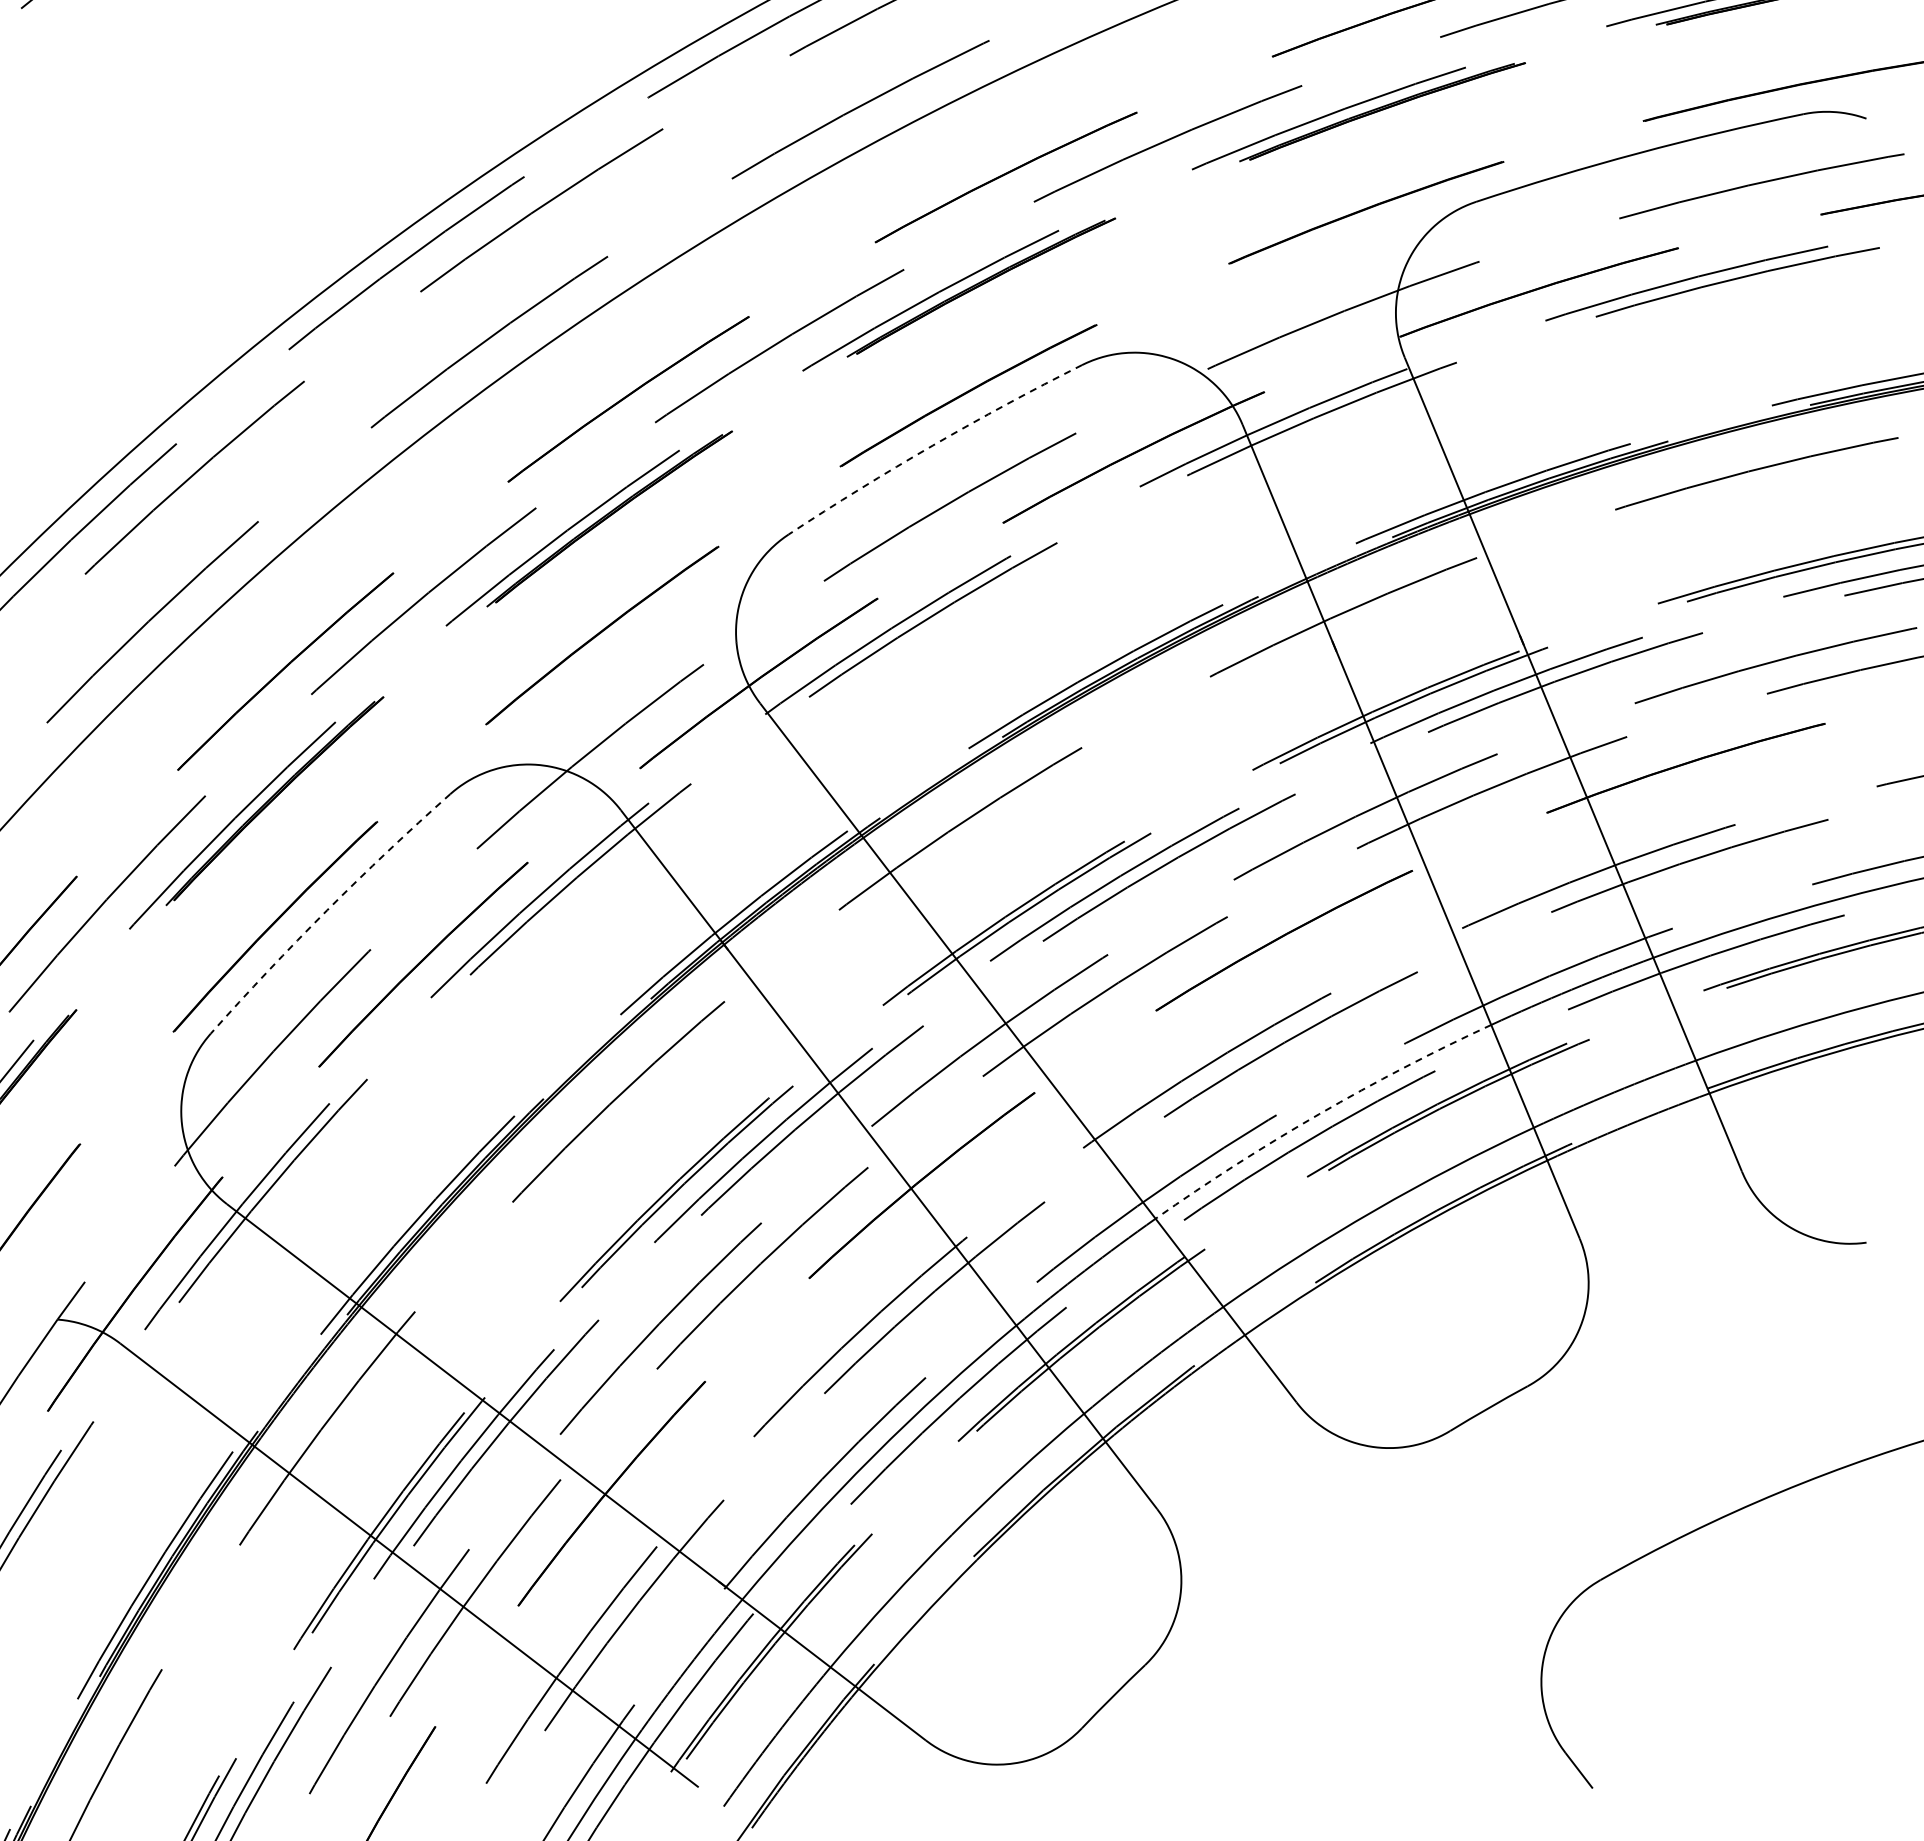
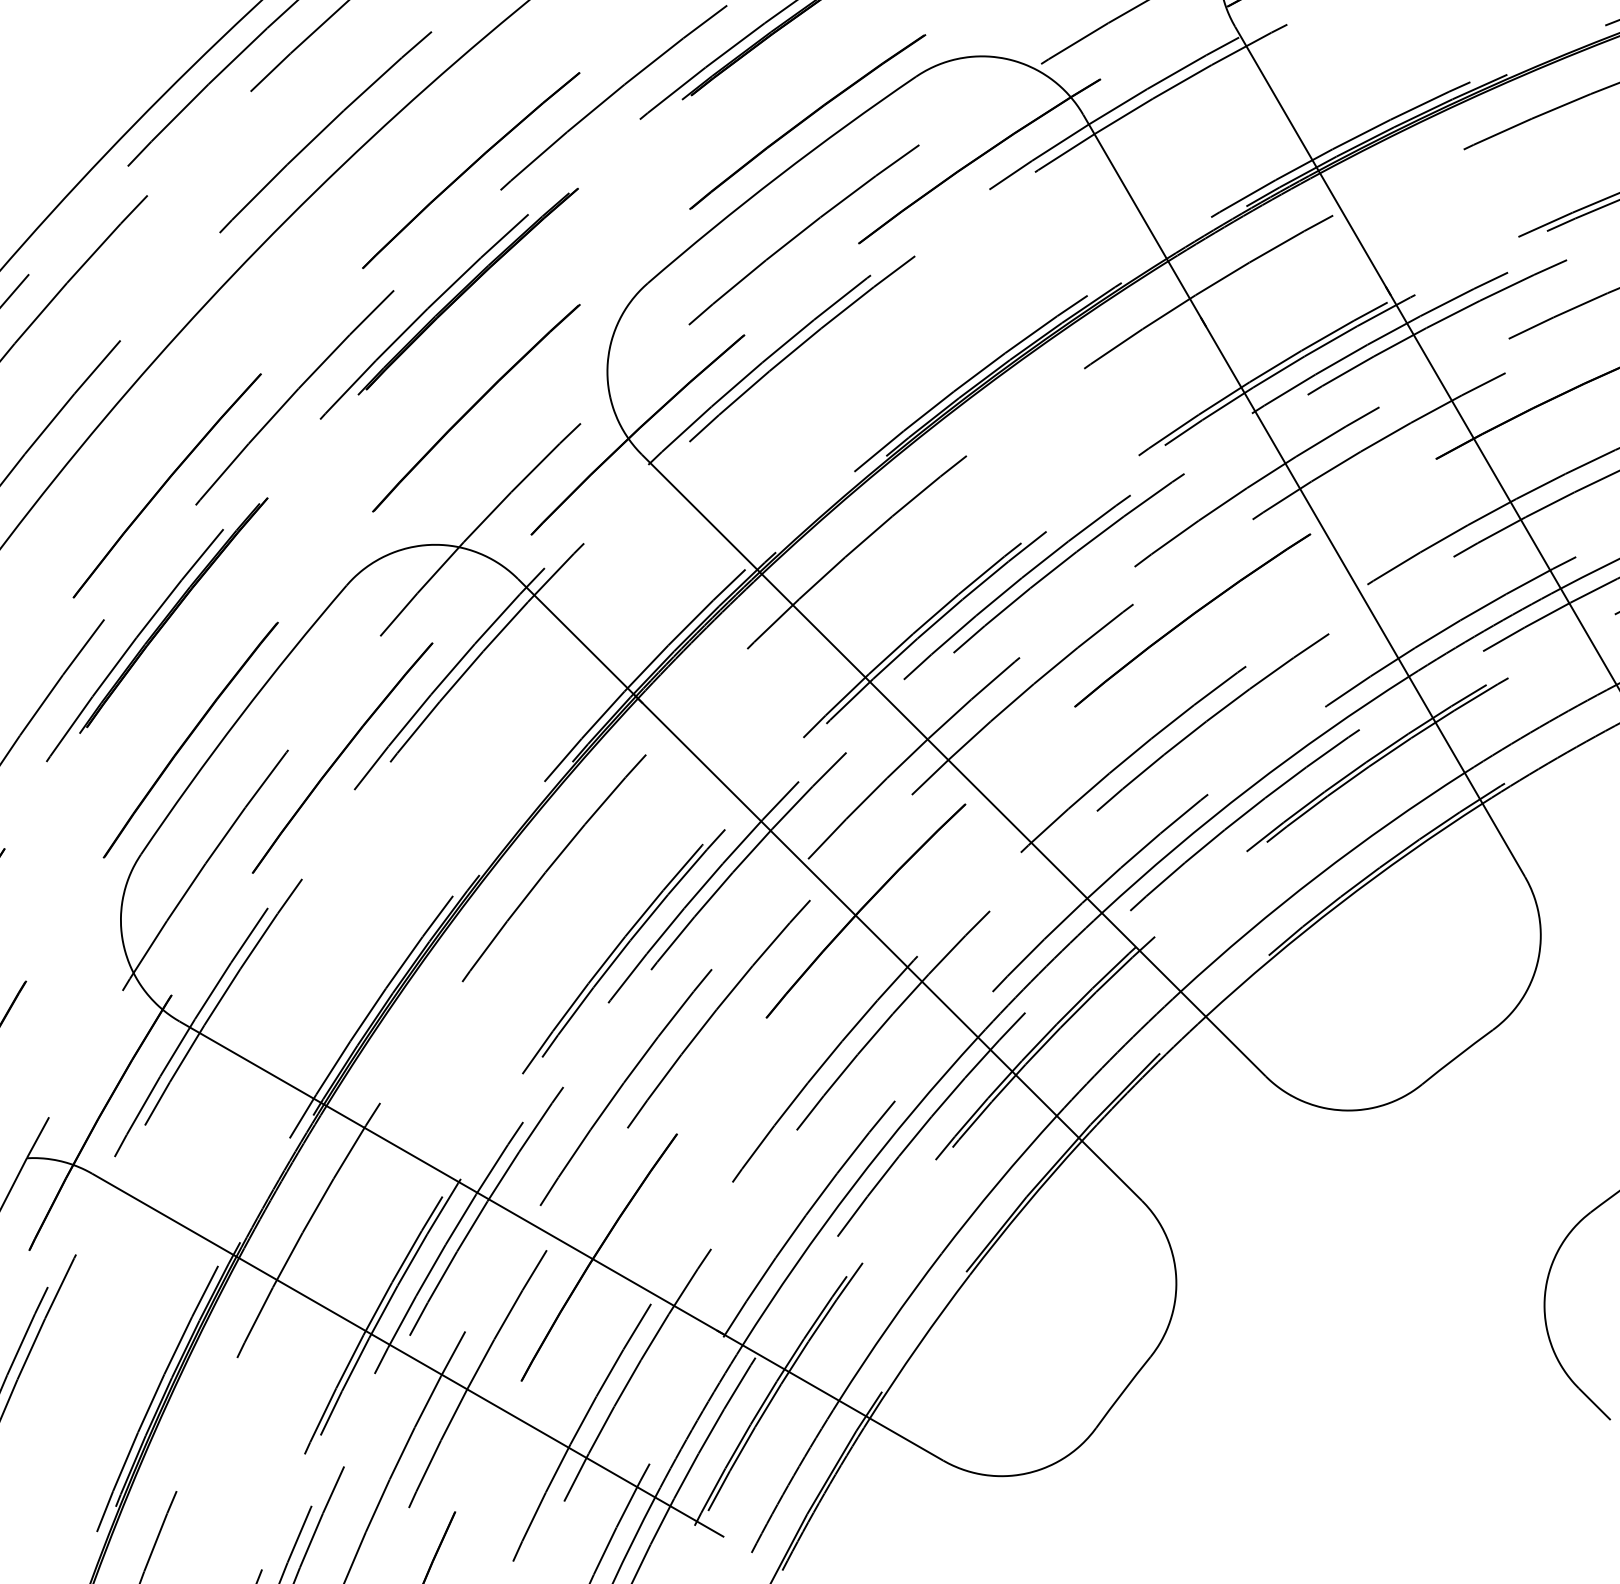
arc: (932, 445) -> (778, 176), dashed -> solid
arc: (327, 910) -> (240, 717), dashed -> solid
arc: (1319, 1114) -> (1250, 788), dashed -> solid

